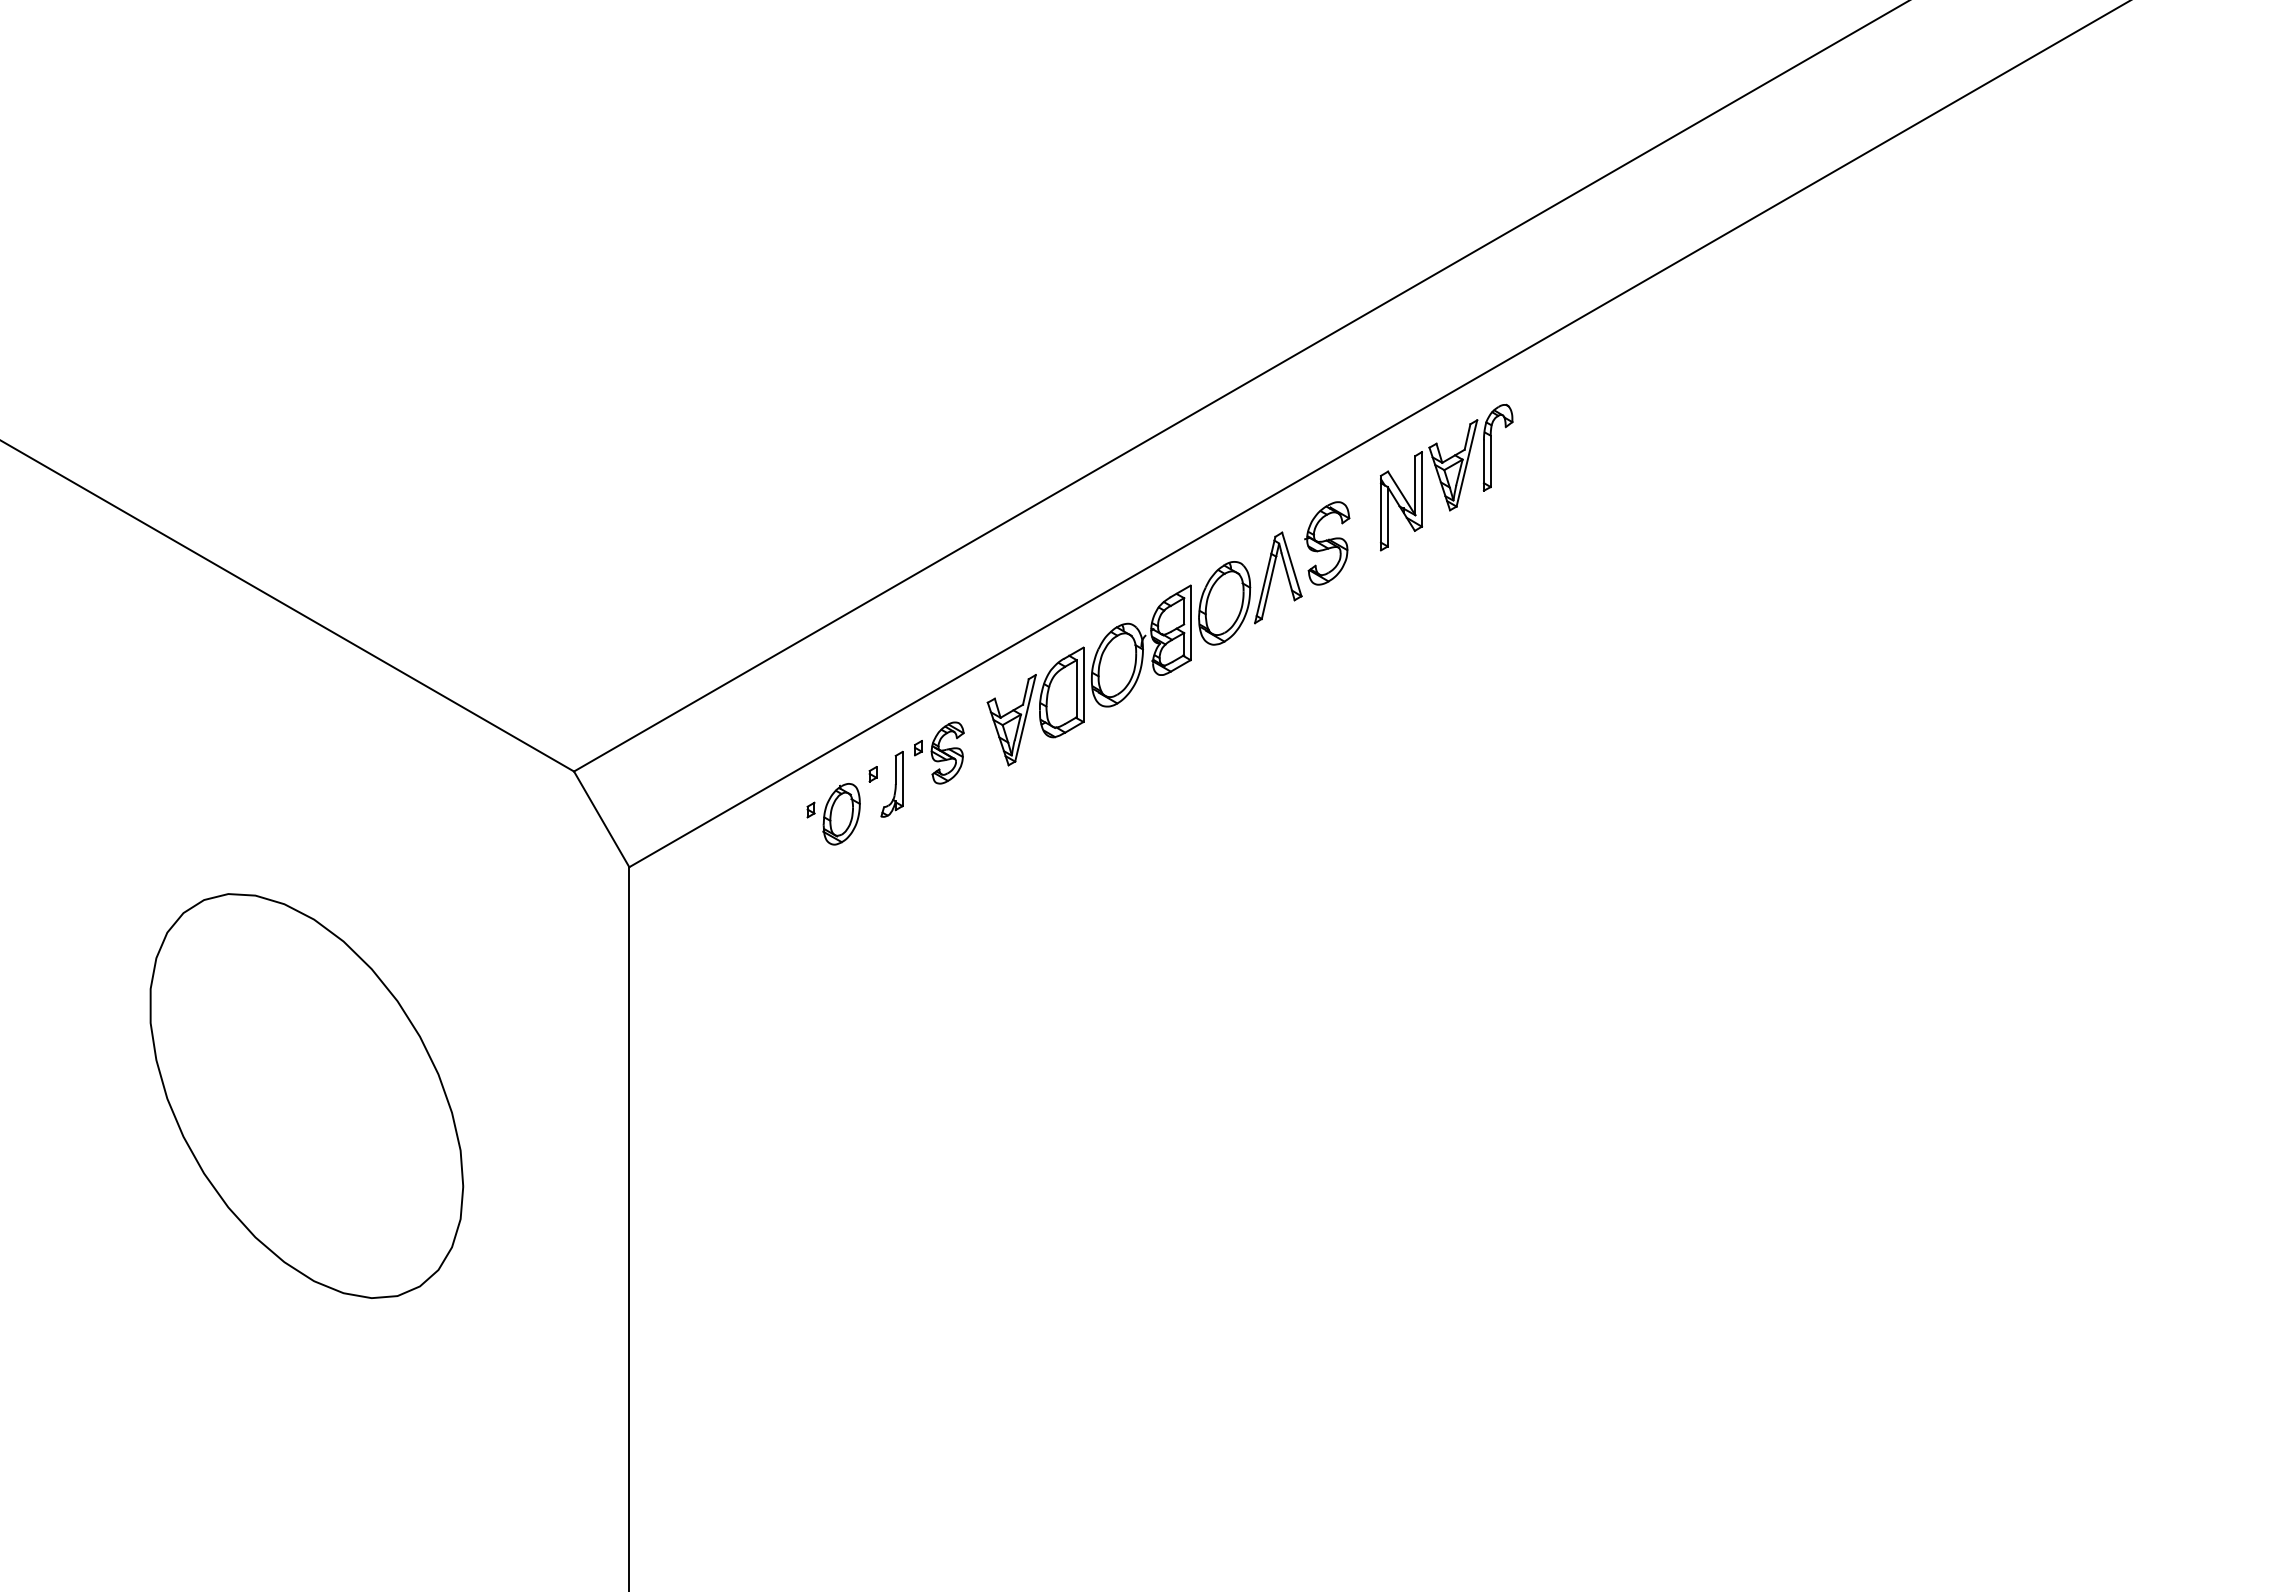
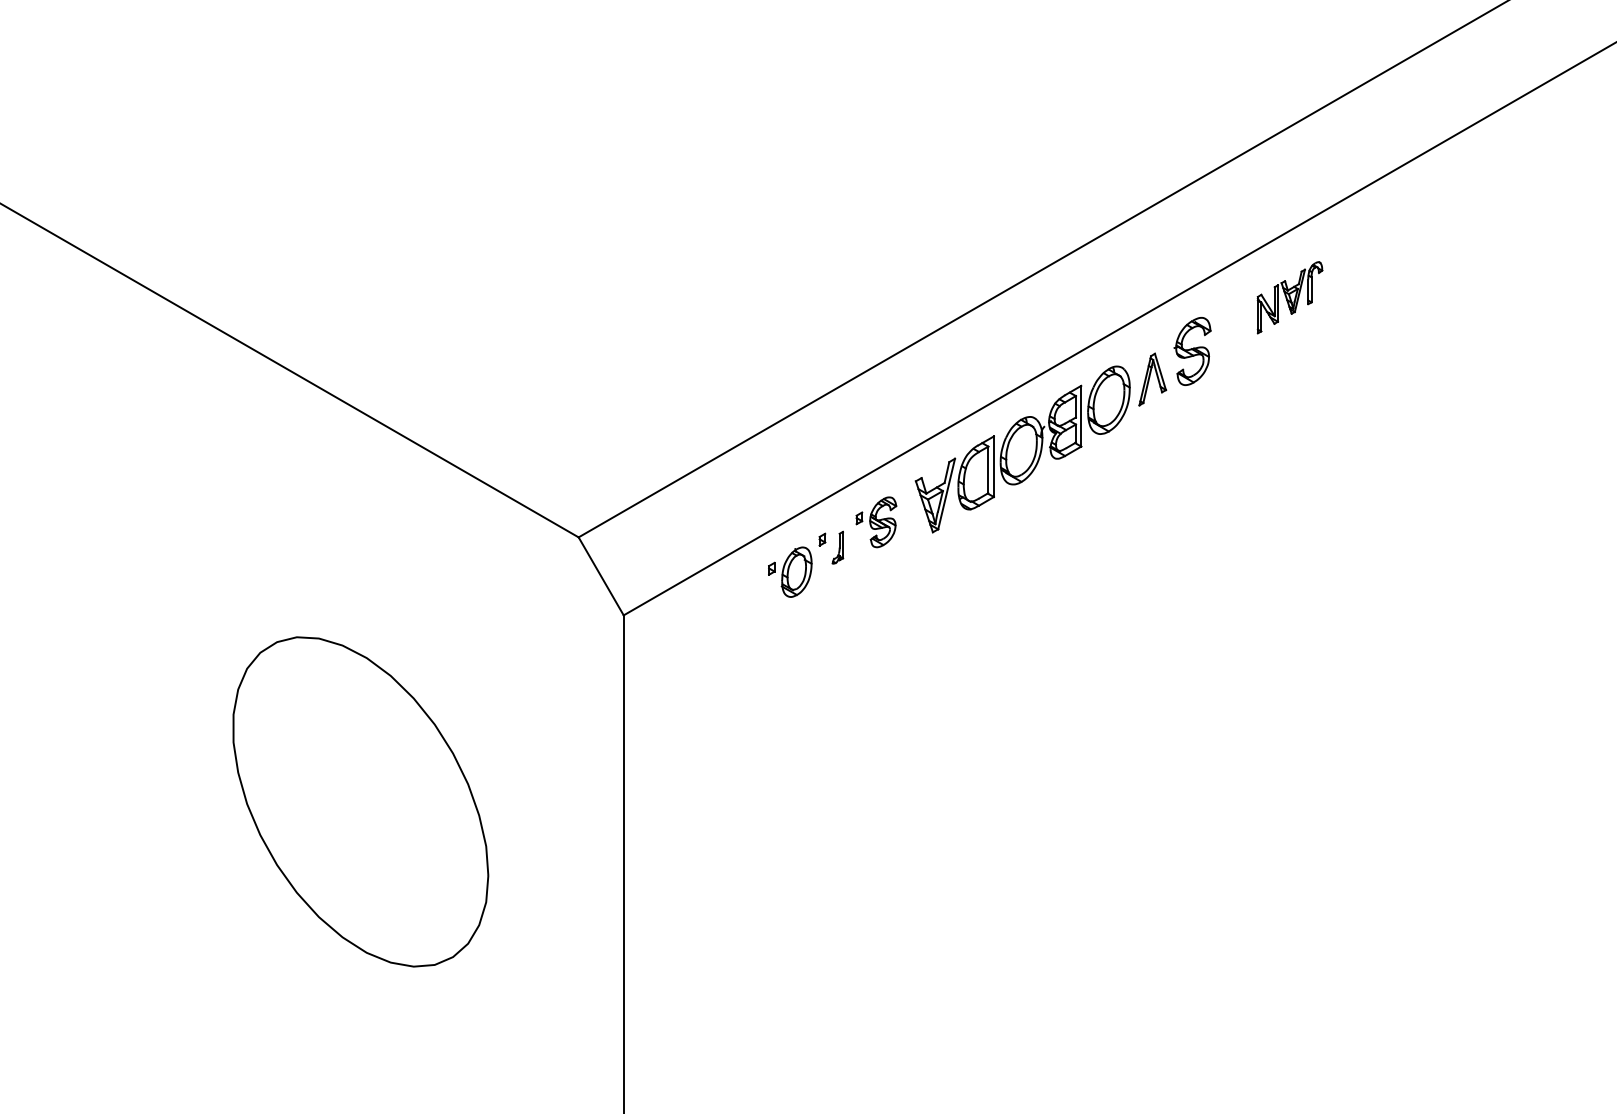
part: (1446, 477) -> (1289, 297), size x0.6
part: (1278, 577) -> (1152, 379), size x0.7
part: (891, 783) -> (837, 547), size x0.6

